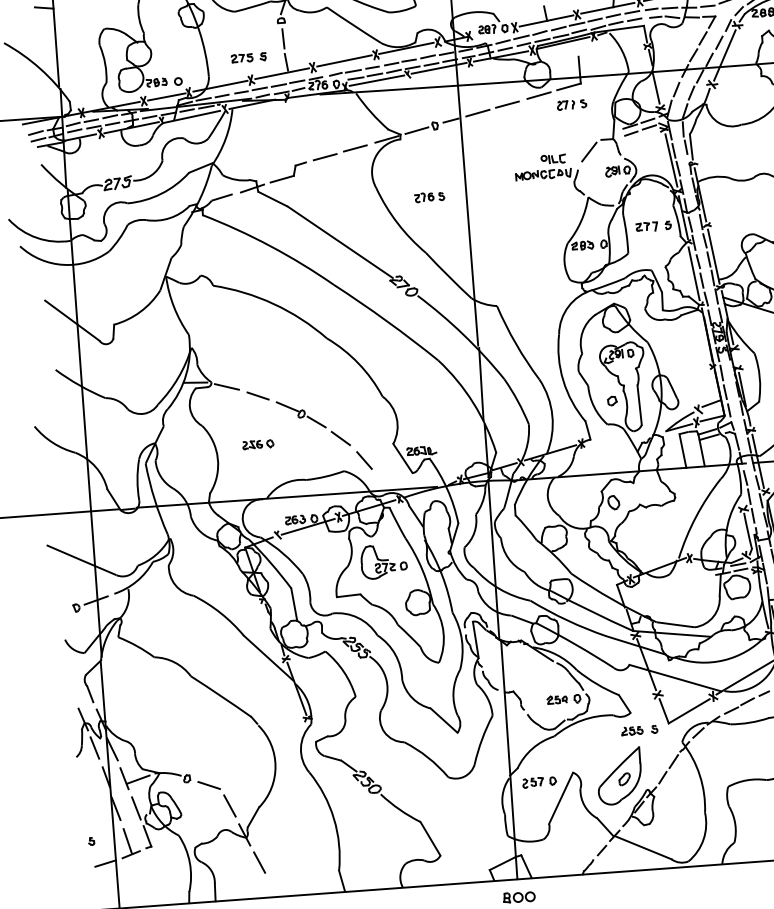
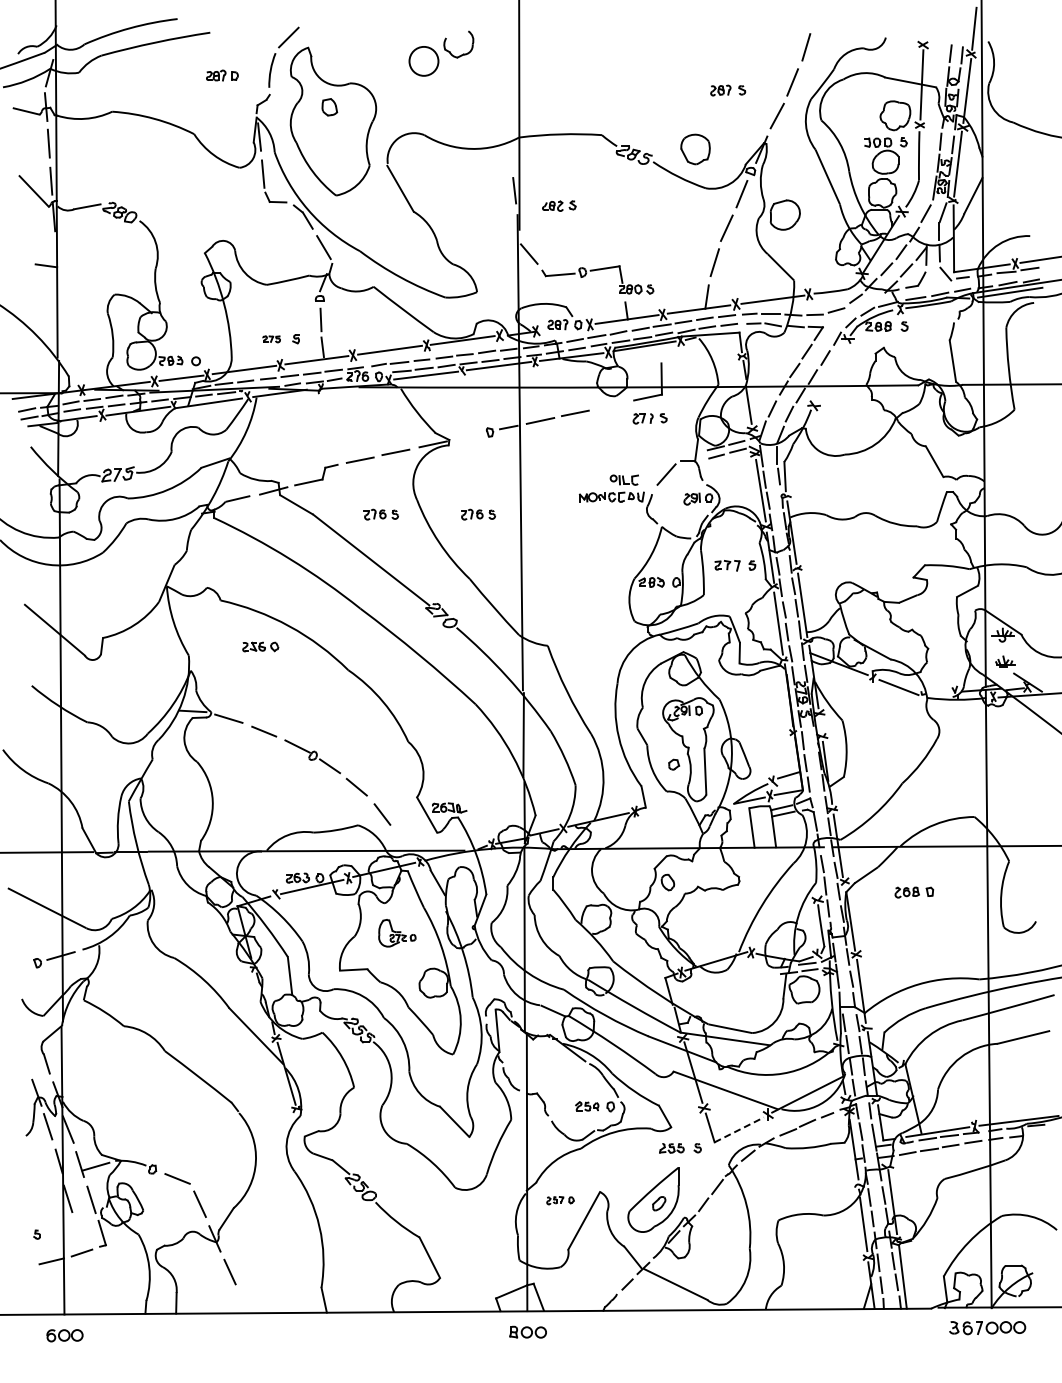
line: (724, 54) -> (830, 372), removed
part: (241, 58) -> (271, 339), size x0.7
line: (538, 95) -> (612, 405), removed
line: (416, 130) -> (468, 436), removed
part: (346, 202) -> (381, 514), added
part: (258, 444) -> (260, 646), moved
part: (384, 561) -> (397, 933), size x0.7
line: (689, 710) -> (739, 1129), solid -> dashed
part: (539, 782) -> (560, 1200), size x0.7
line: (128, 841) -> (79, 1237), removed

